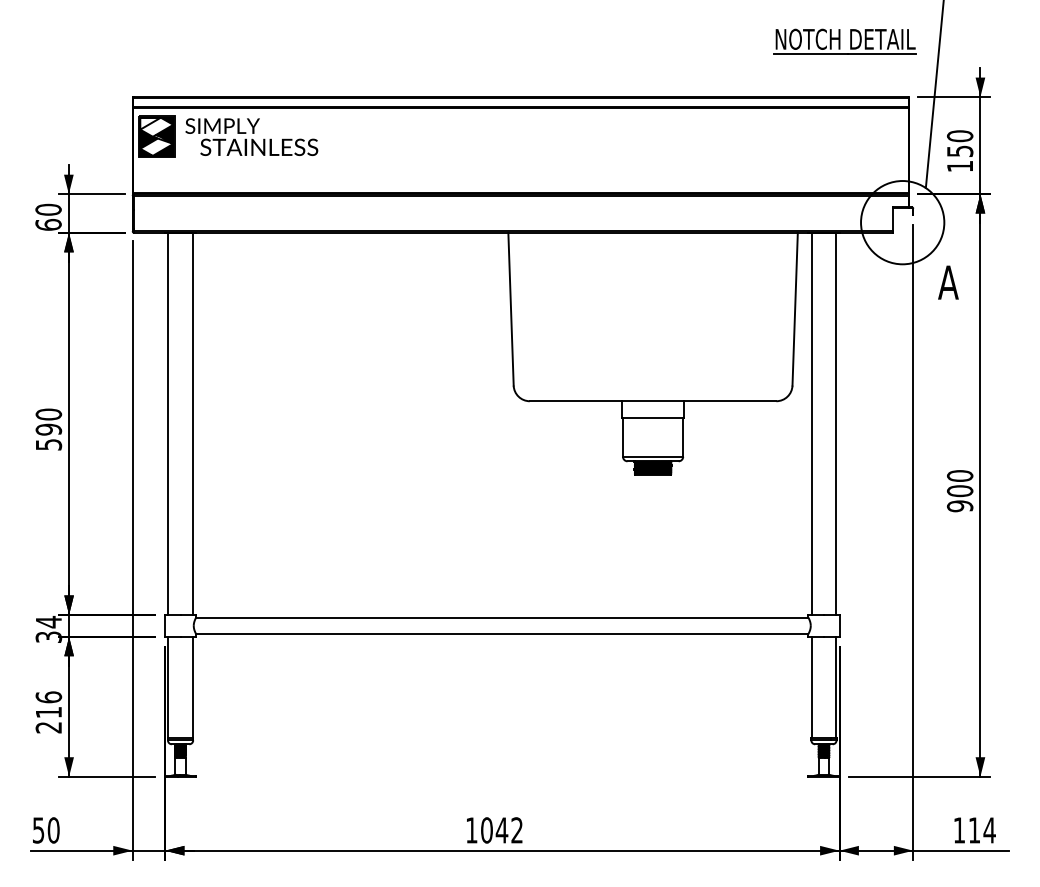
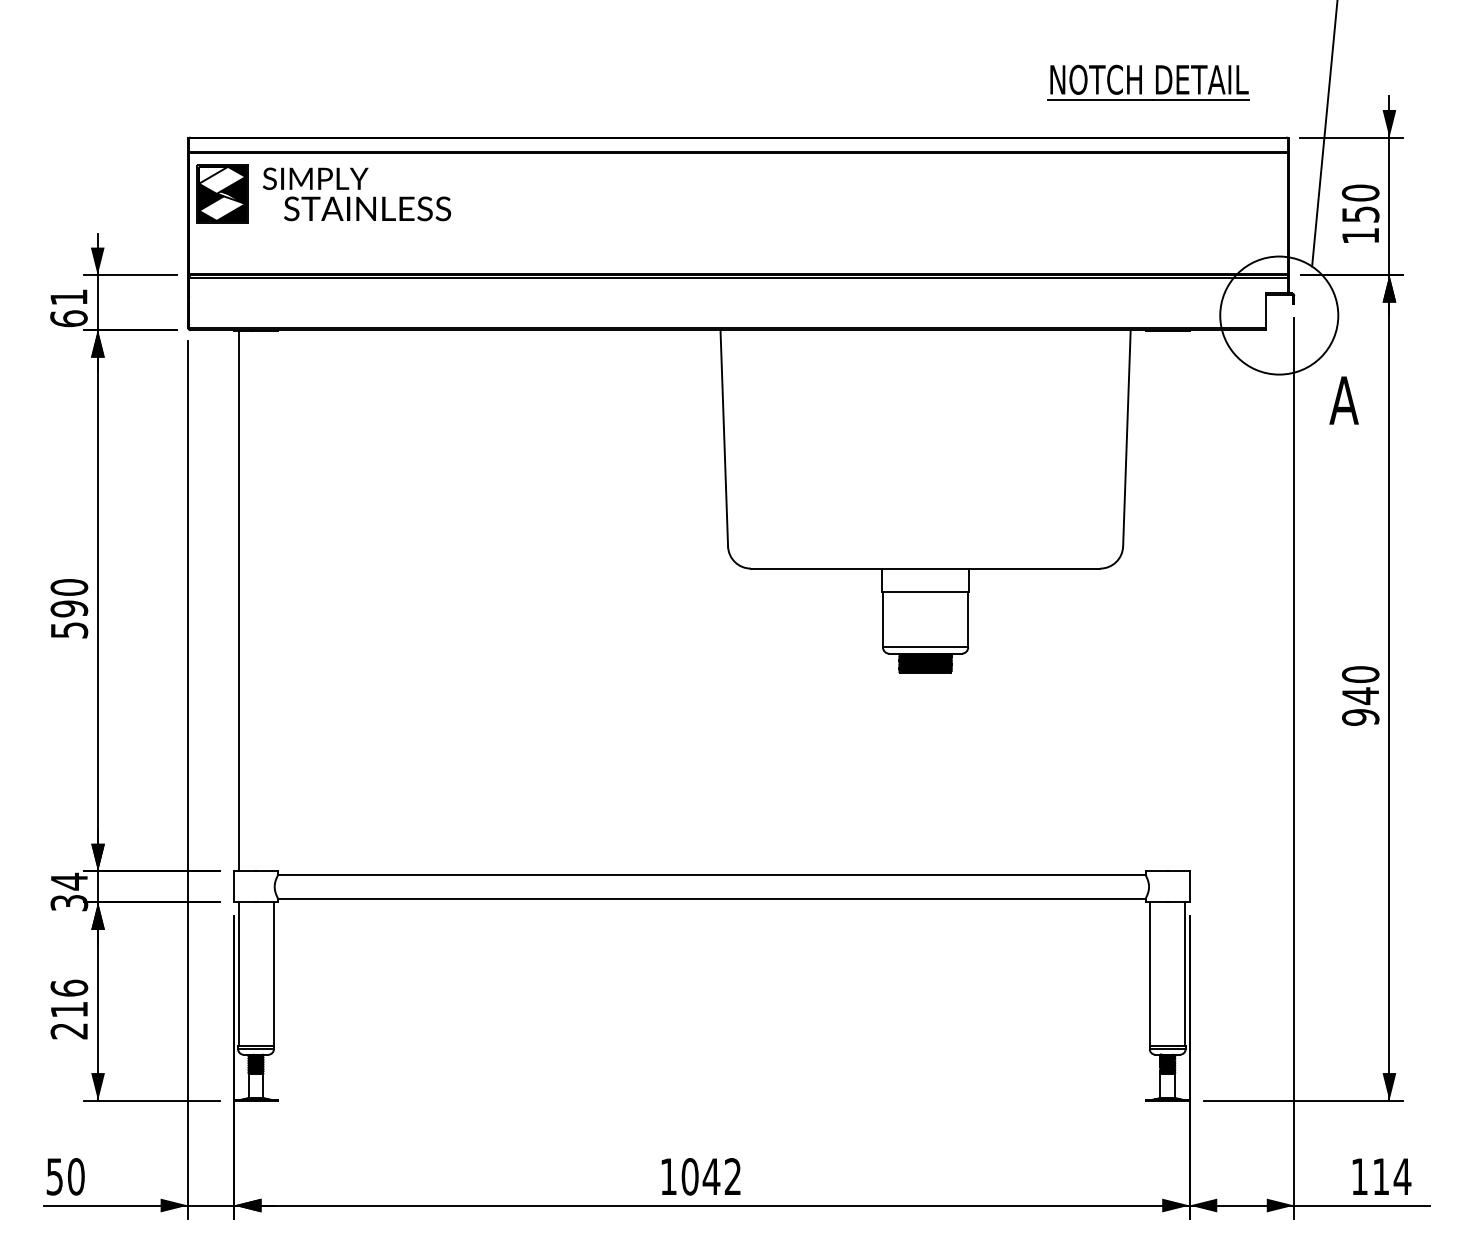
part: (840, 41) -> (1141, 82), moved
text: (48, 209) -> (68, 297), 60 -> 61
line: (192, 423) -> (273, 600), removed
line: (811, 423) -> (1150, 600), removed
line: (836, 423) -> (1185, 600), removed
text: (960, 491) -> (1360, 696), 900 -> 940

